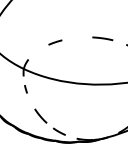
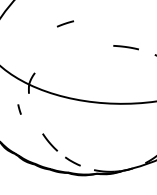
line: (55, 42) -> (65, 23), moved
curve: (25, 89) -> (18, 109), moved

